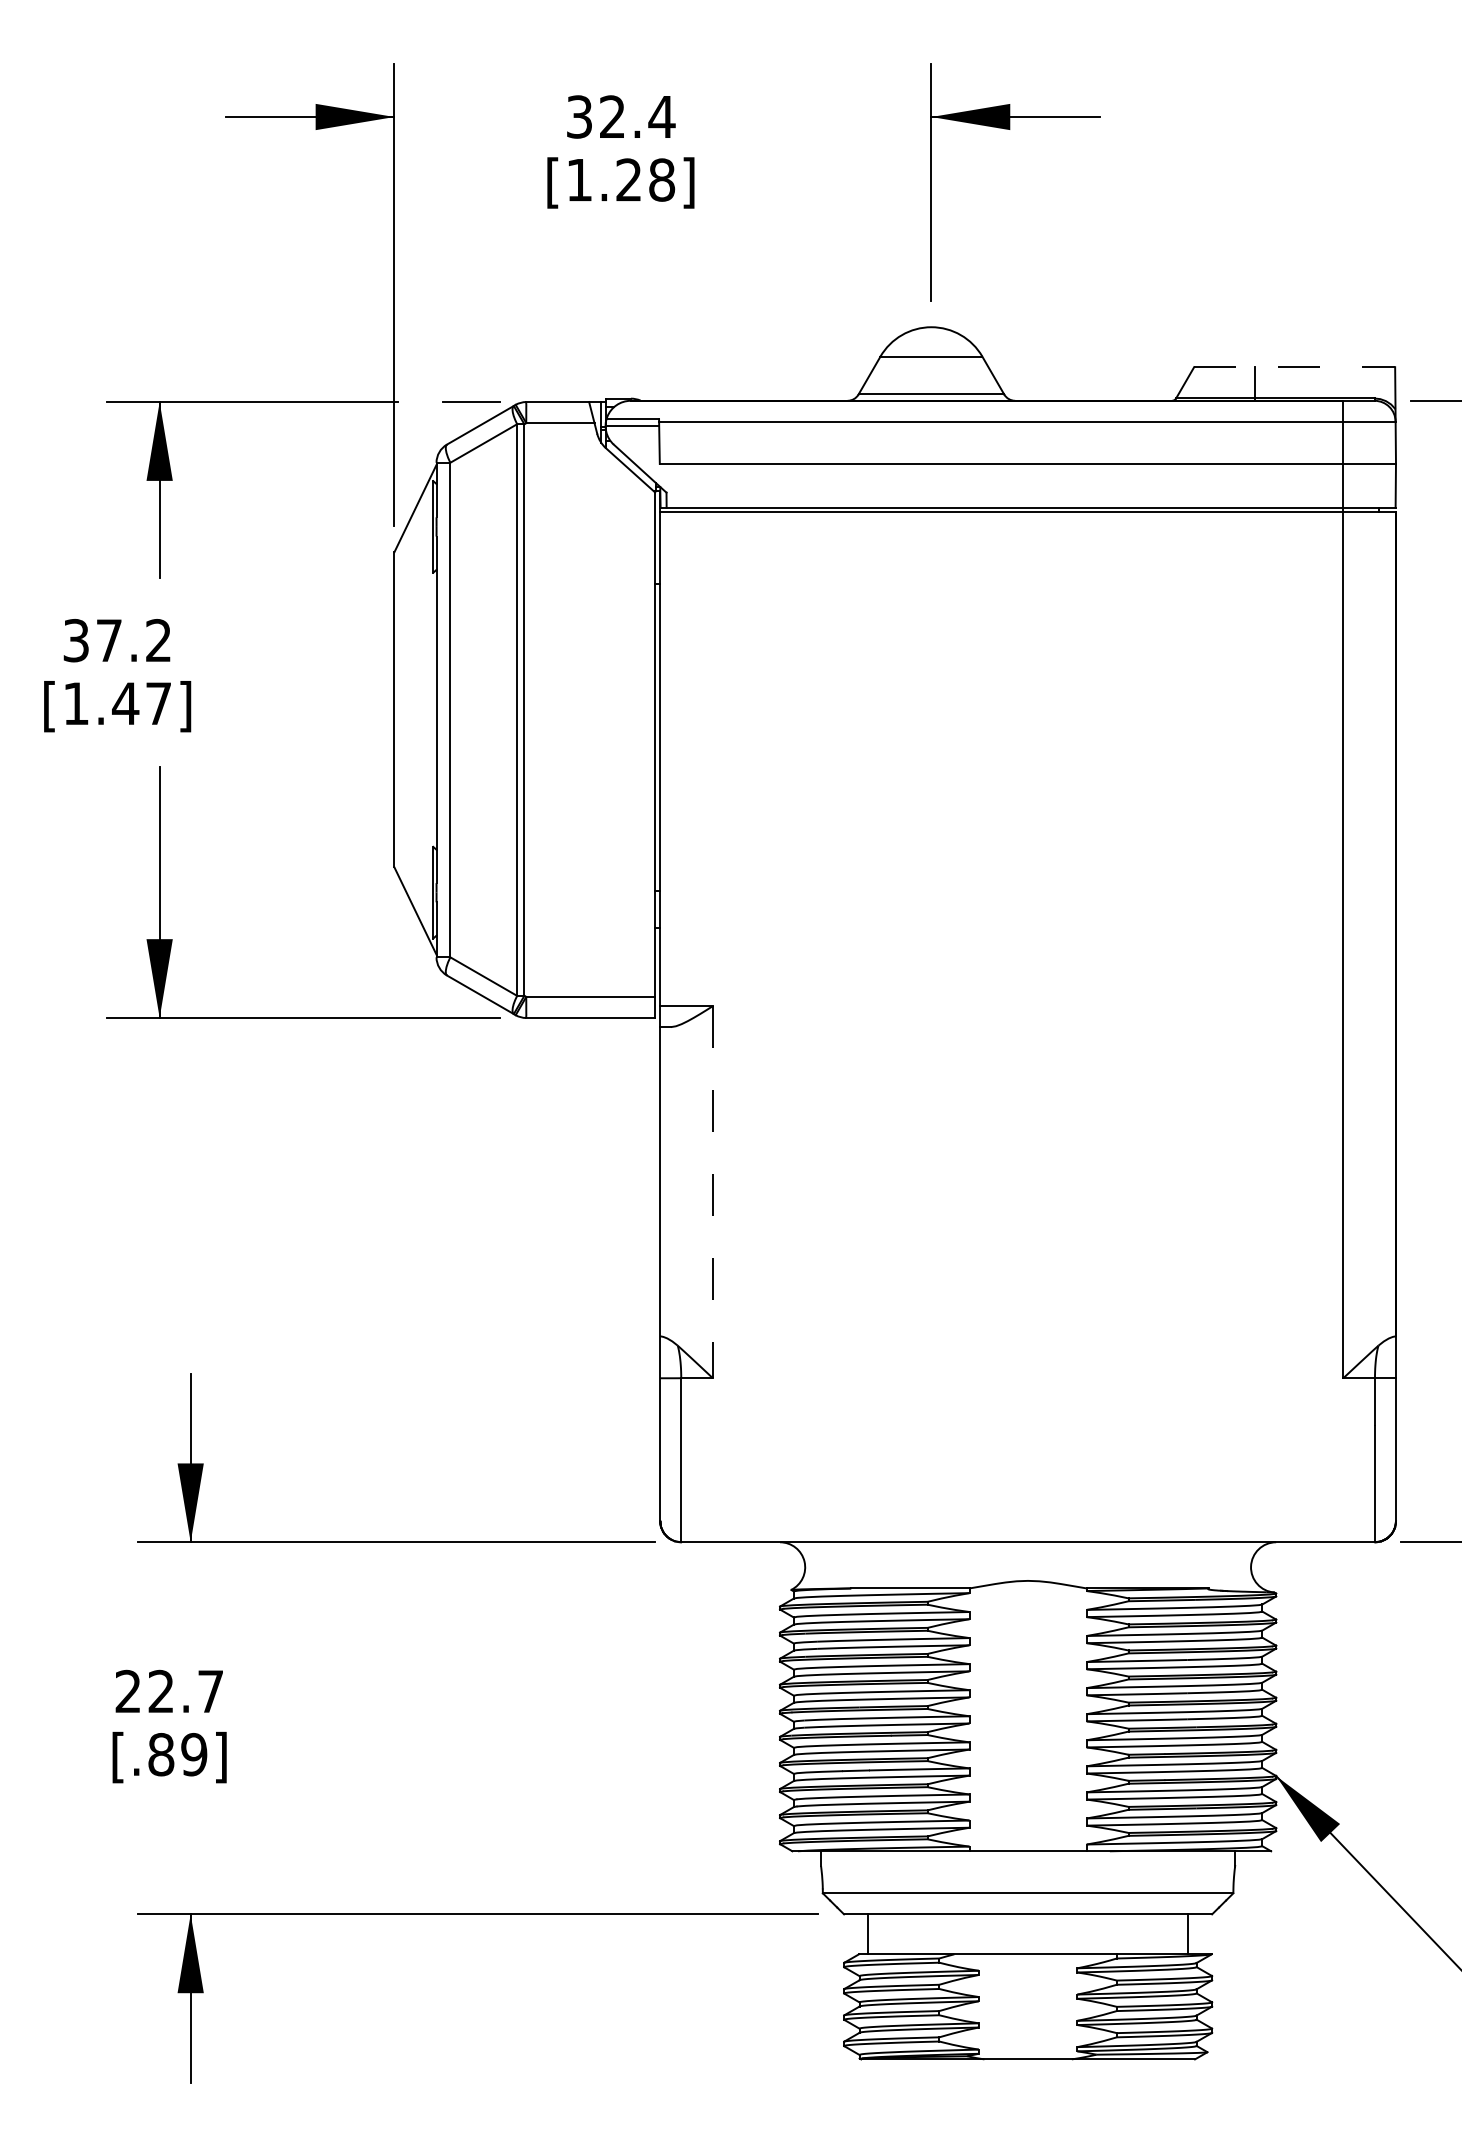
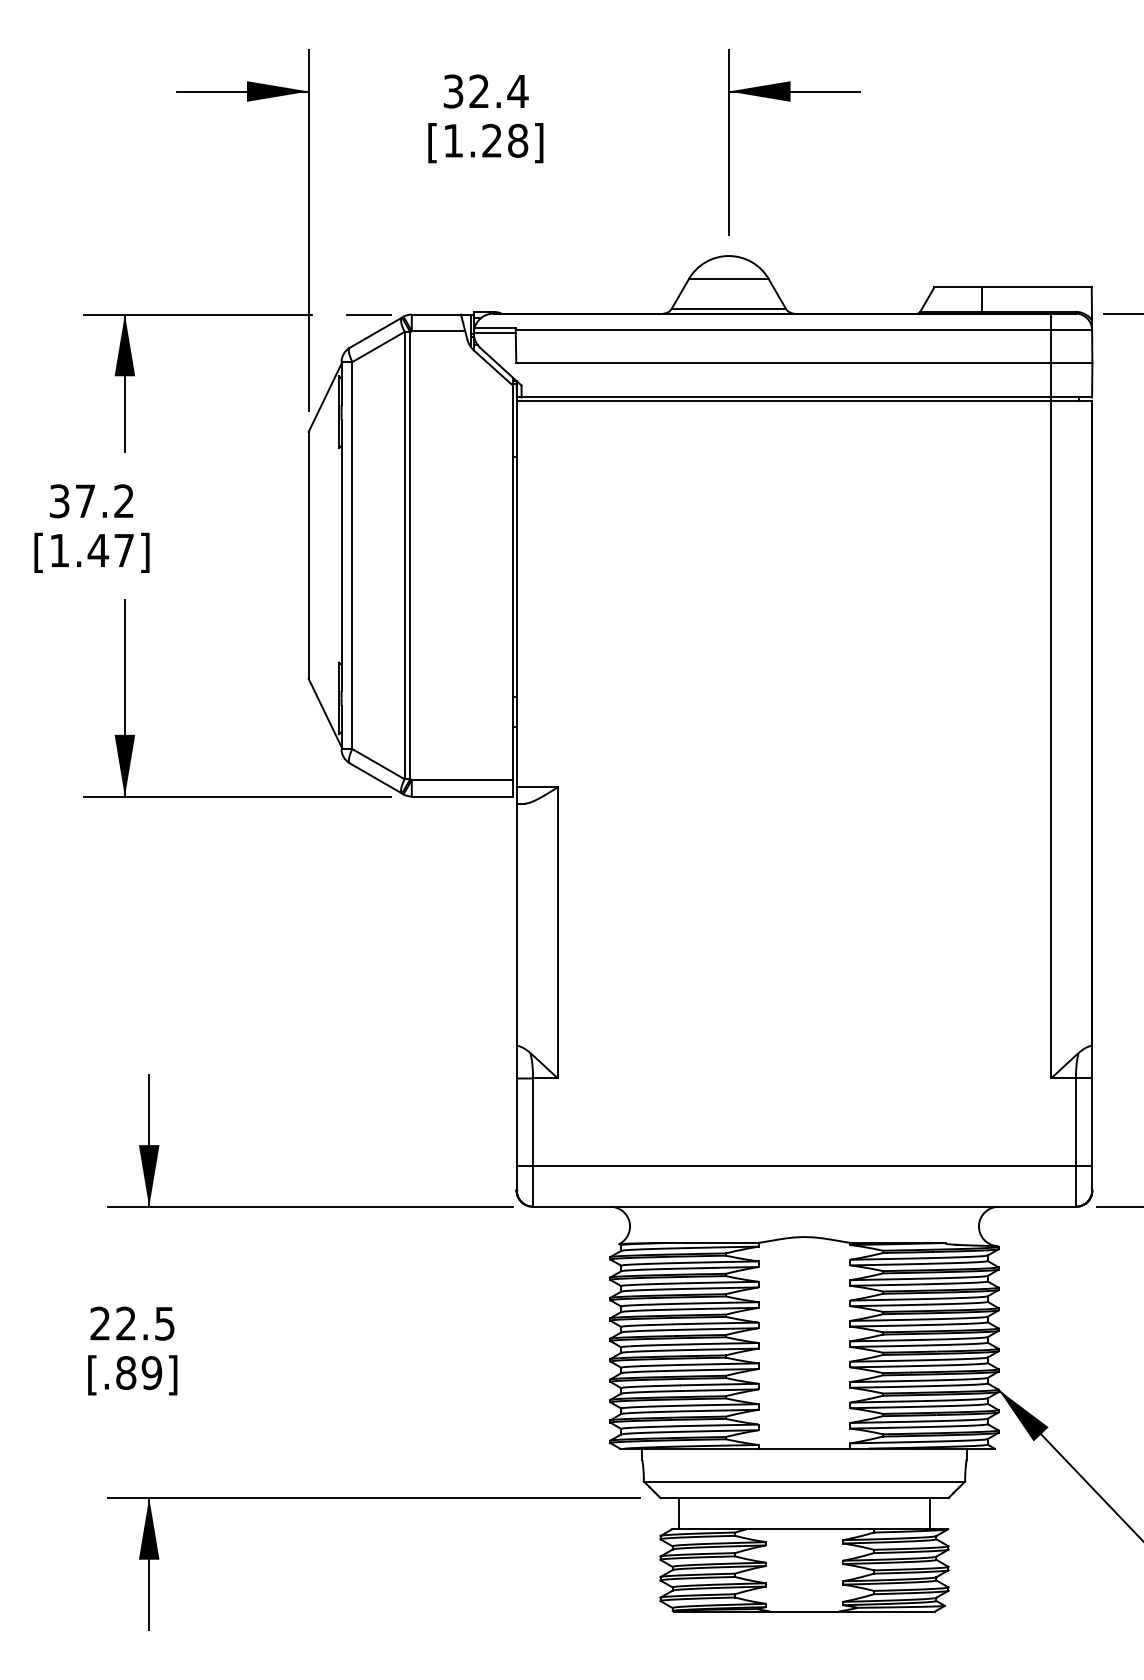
line: (1295, 367) -> (1013, 287), dashed -> solid
line: (712, 1191) -> (557, 932), dashed -> solid
line: (1028, 1489) -> (804, 1165), added
text: (210, 1691) -> (164, 1323), 22.7 -> 22.5

